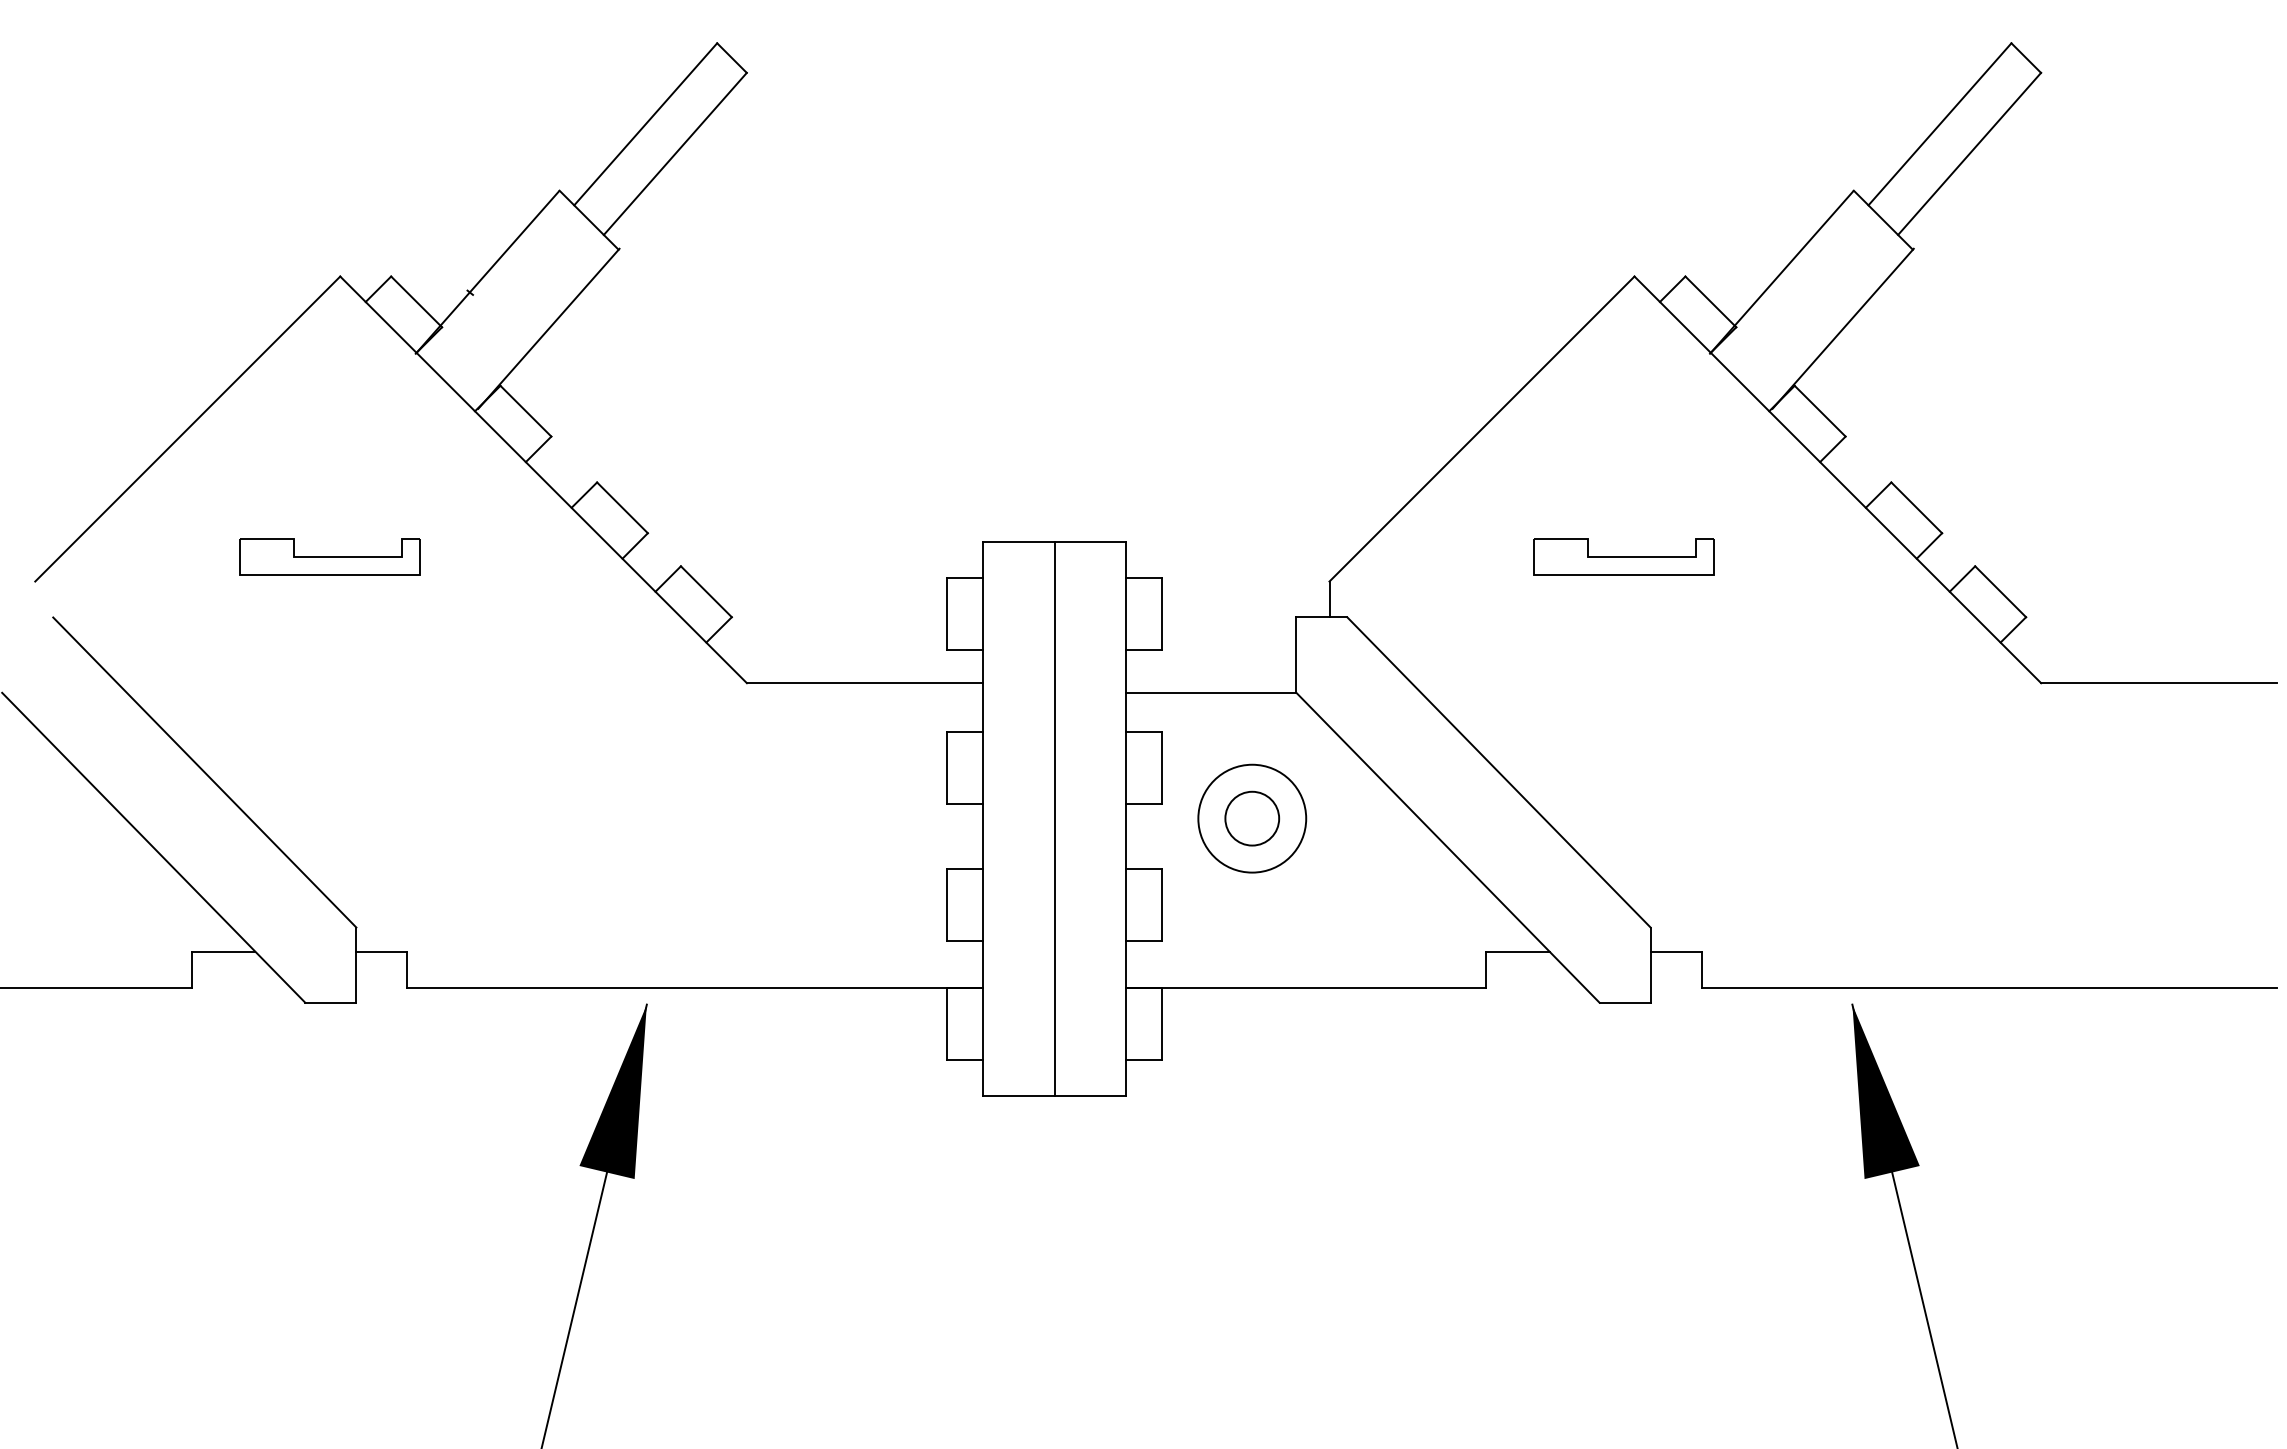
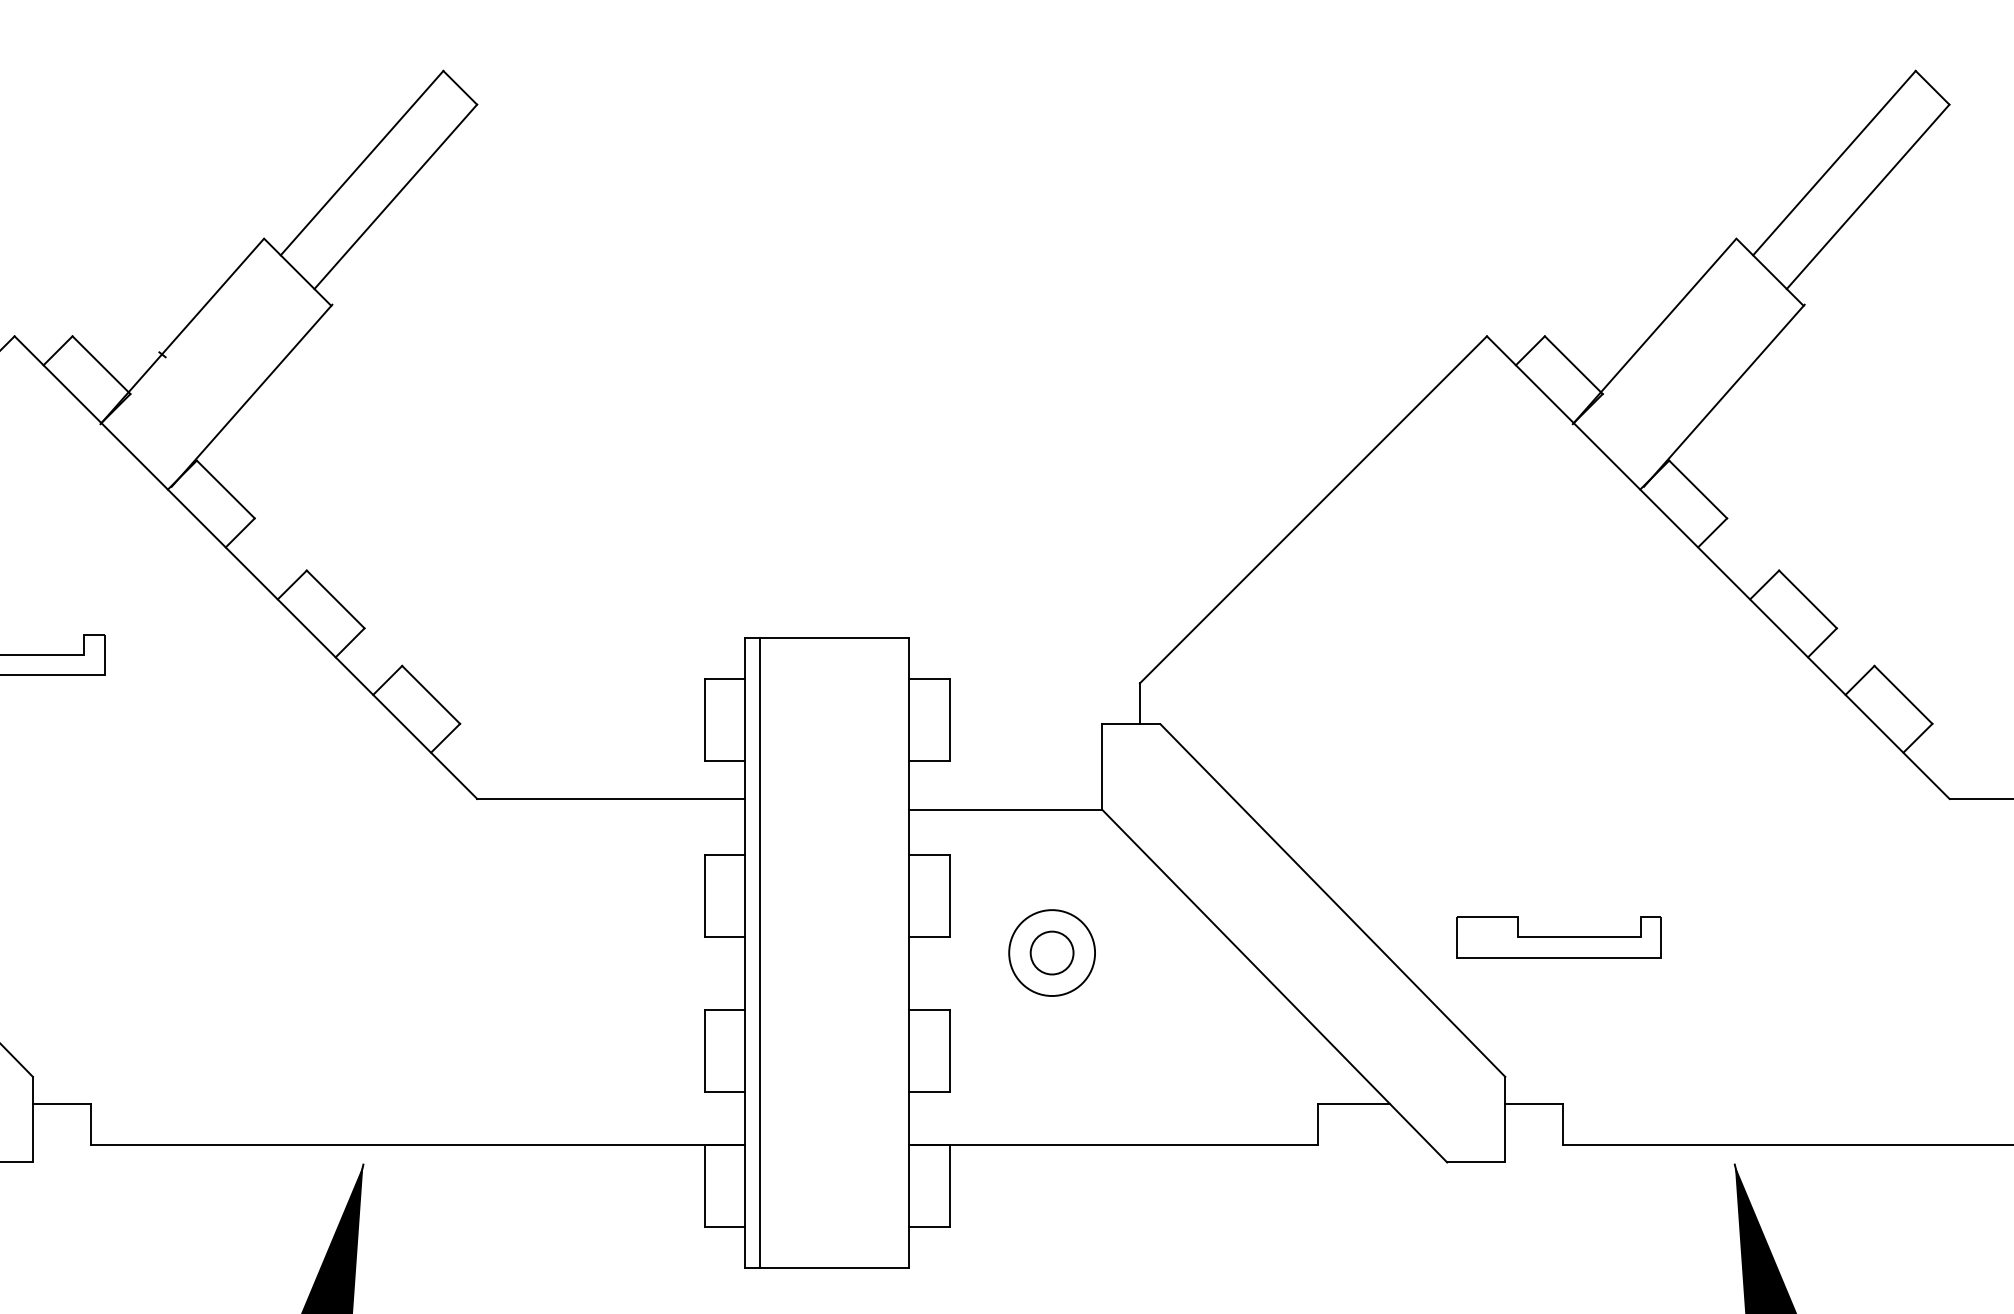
part: (1623, 556) -> (1558, 936), moved
line: (1054, 818) -> (760, 952), moved
circle: (1252, 818) -> (1052, 952), size x0.7
circle: (1252, 818) -> (1052, 952), size x0.7

